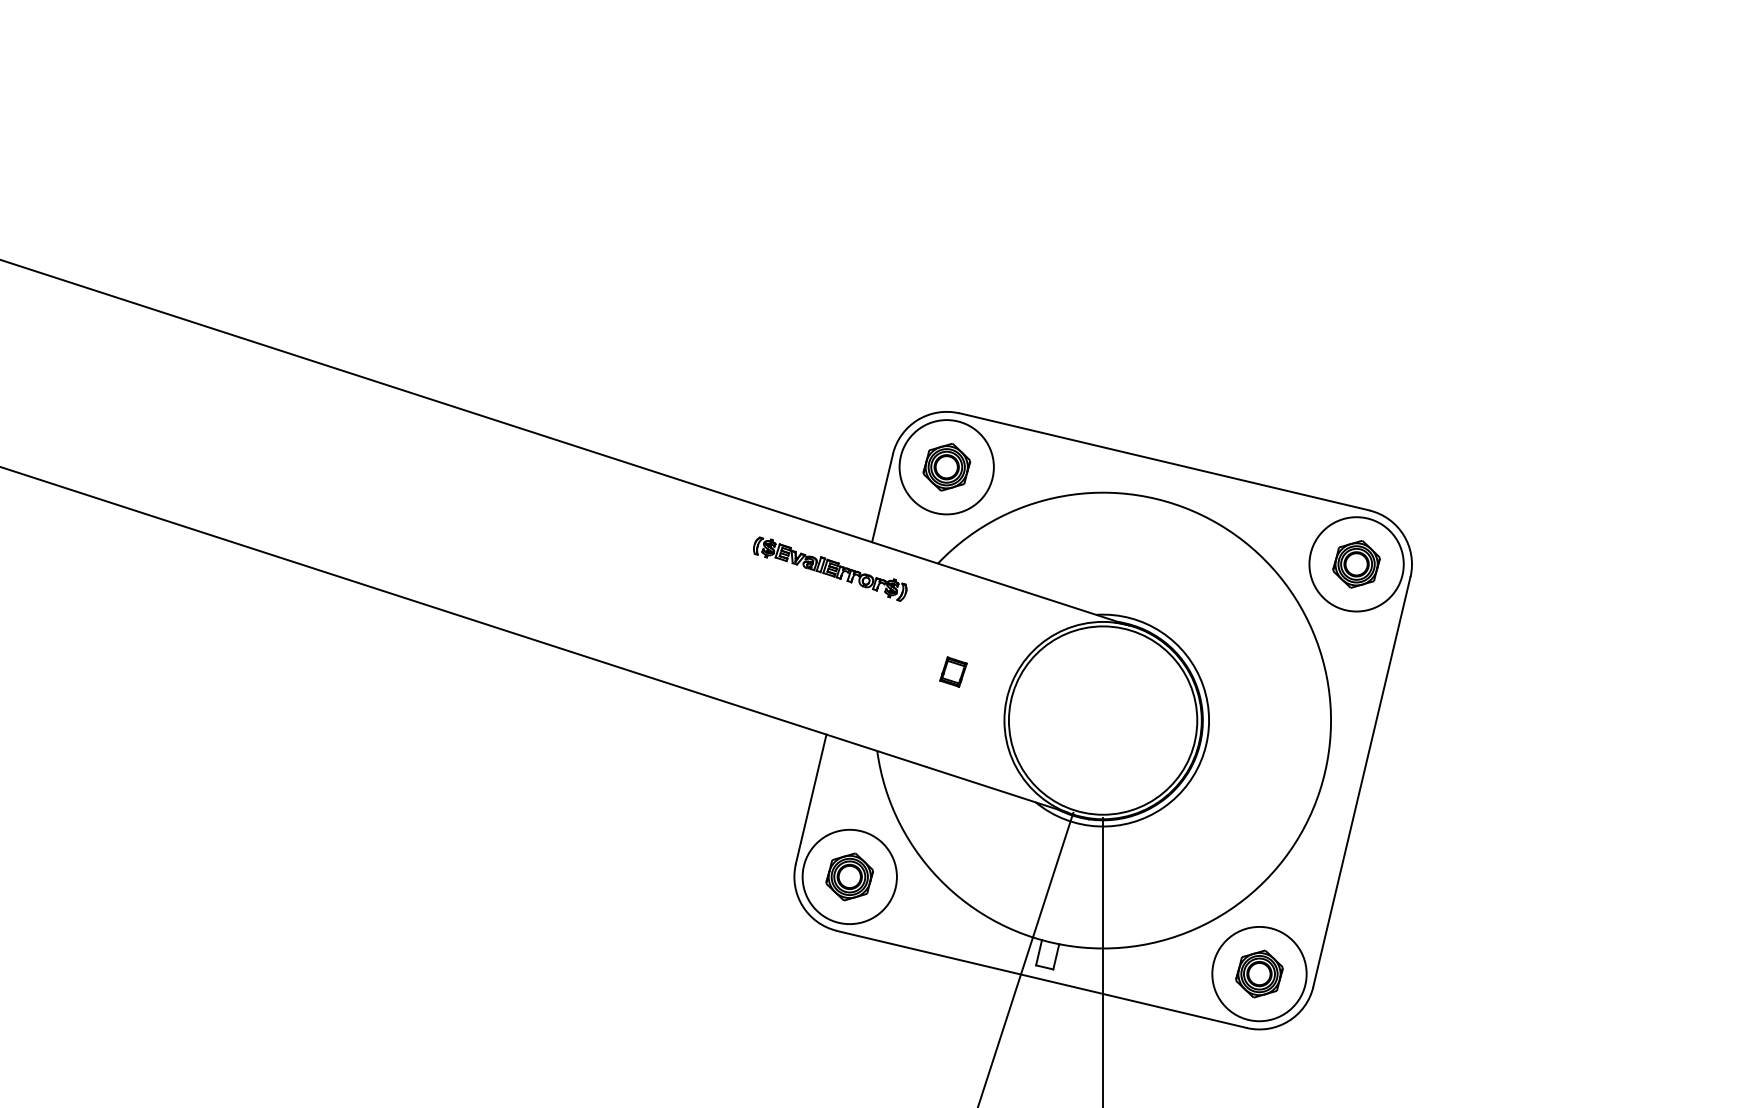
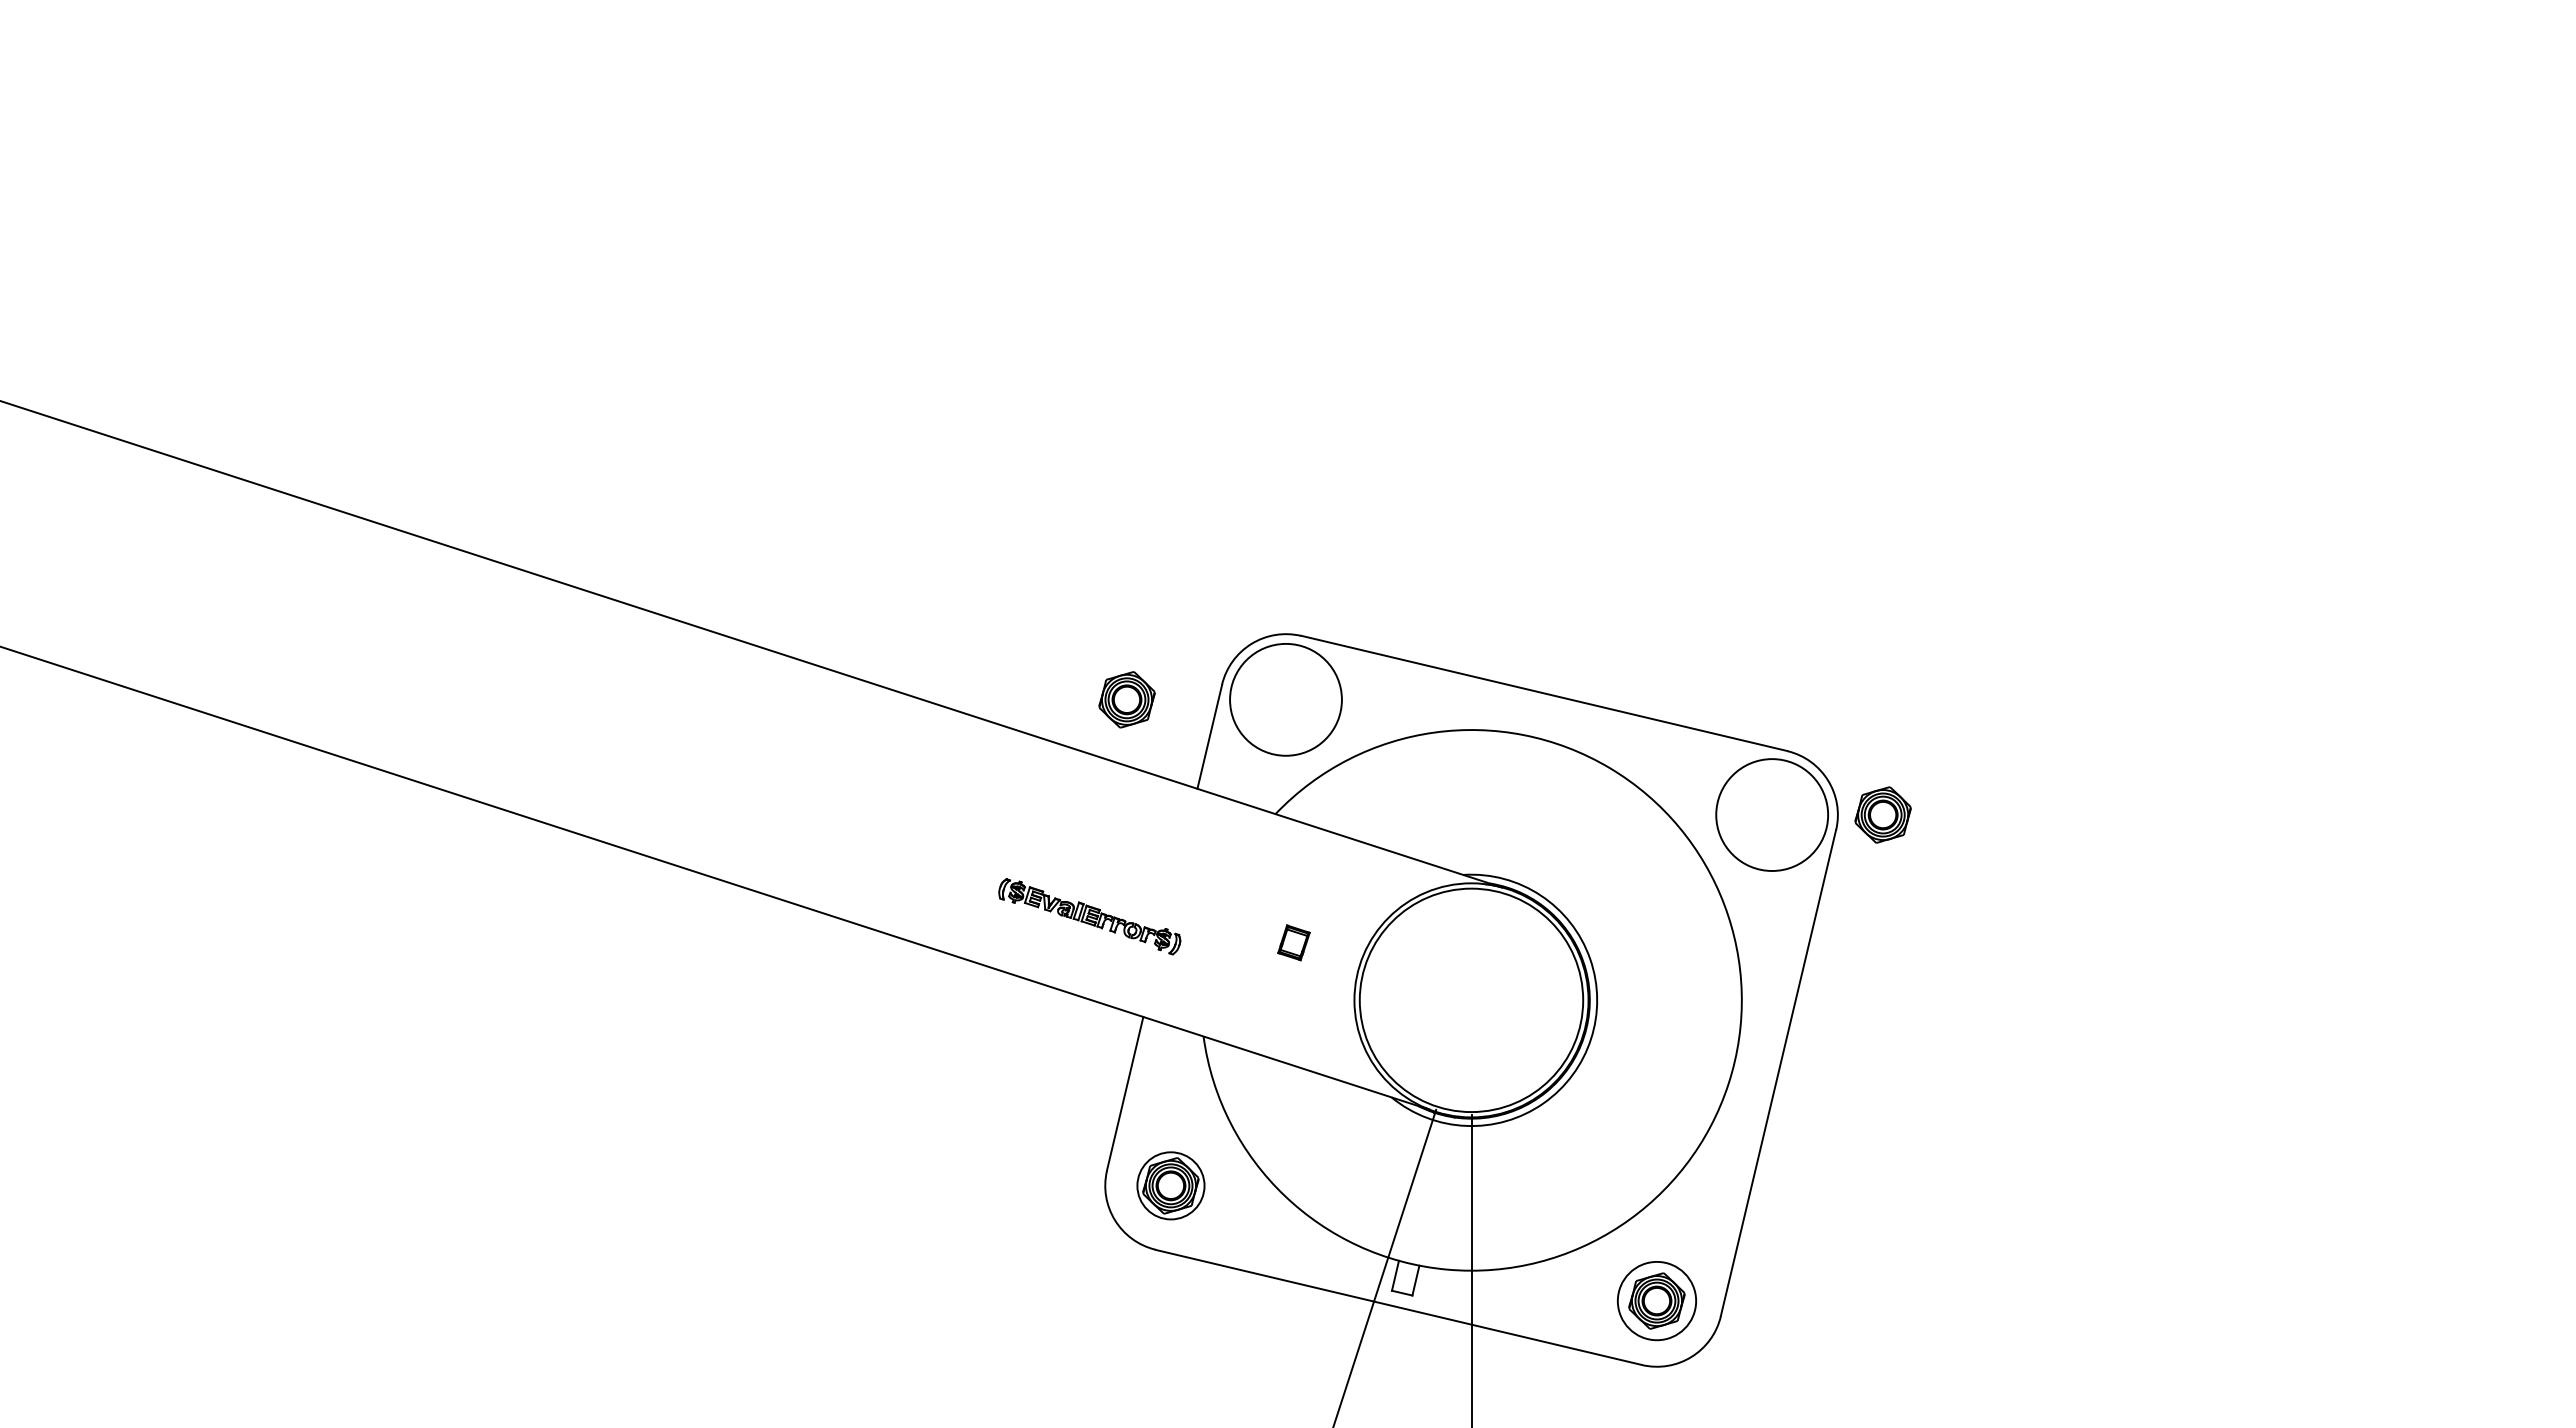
part: (946, 466) -> (1126, 699), moved
part: (1356, 563) -> (1882, 814), moved
part: (829, 568) -> (1089, 916), moved
circle: (849, 876) -> (1170, 1185), size x0.6
circle: (1259, 974) -> (1656, 1301), size x0.7

